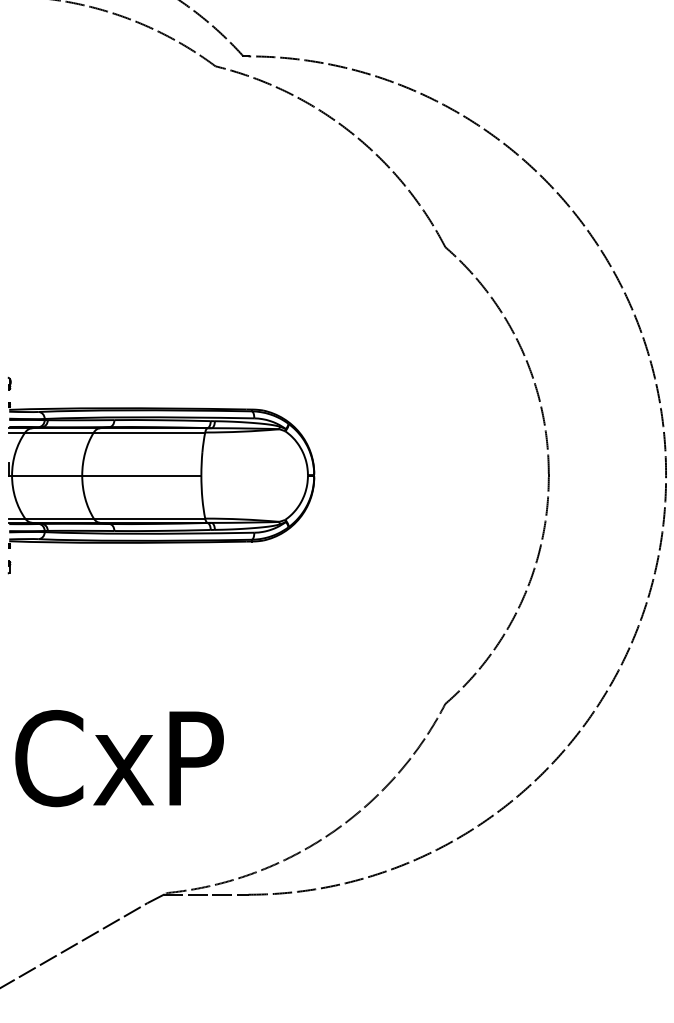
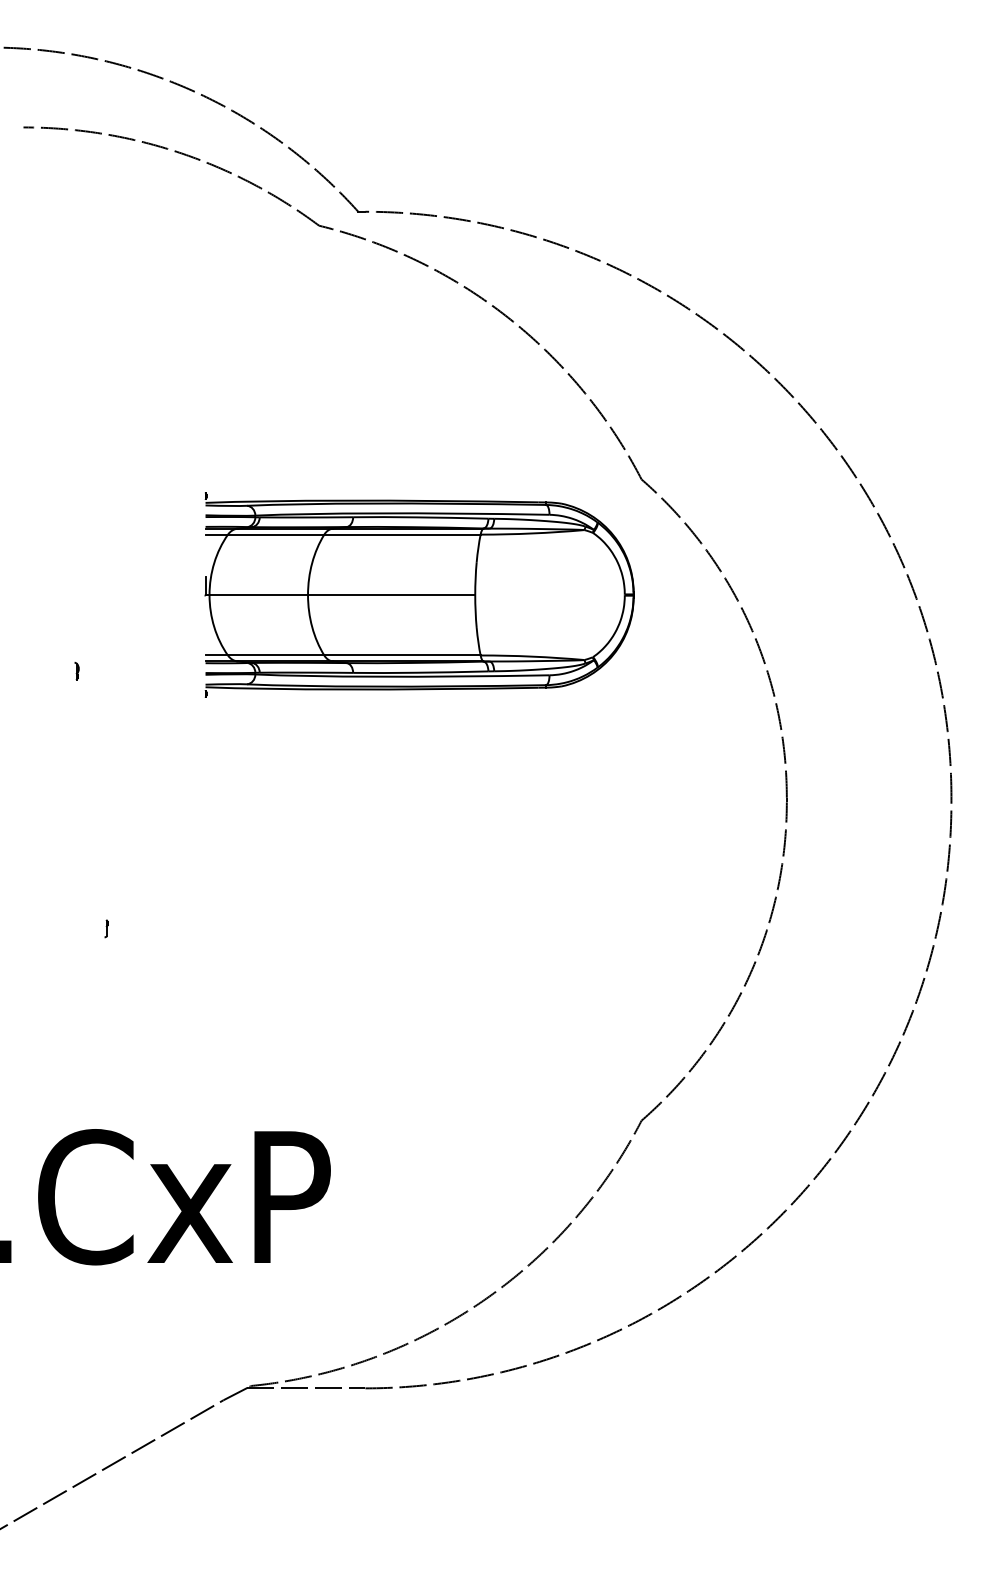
part: (9, 383) -> (76, 671), moved
part: (161, 475) -> (419, 594), moved
part: (9, 567) -> (106, 928), moved

